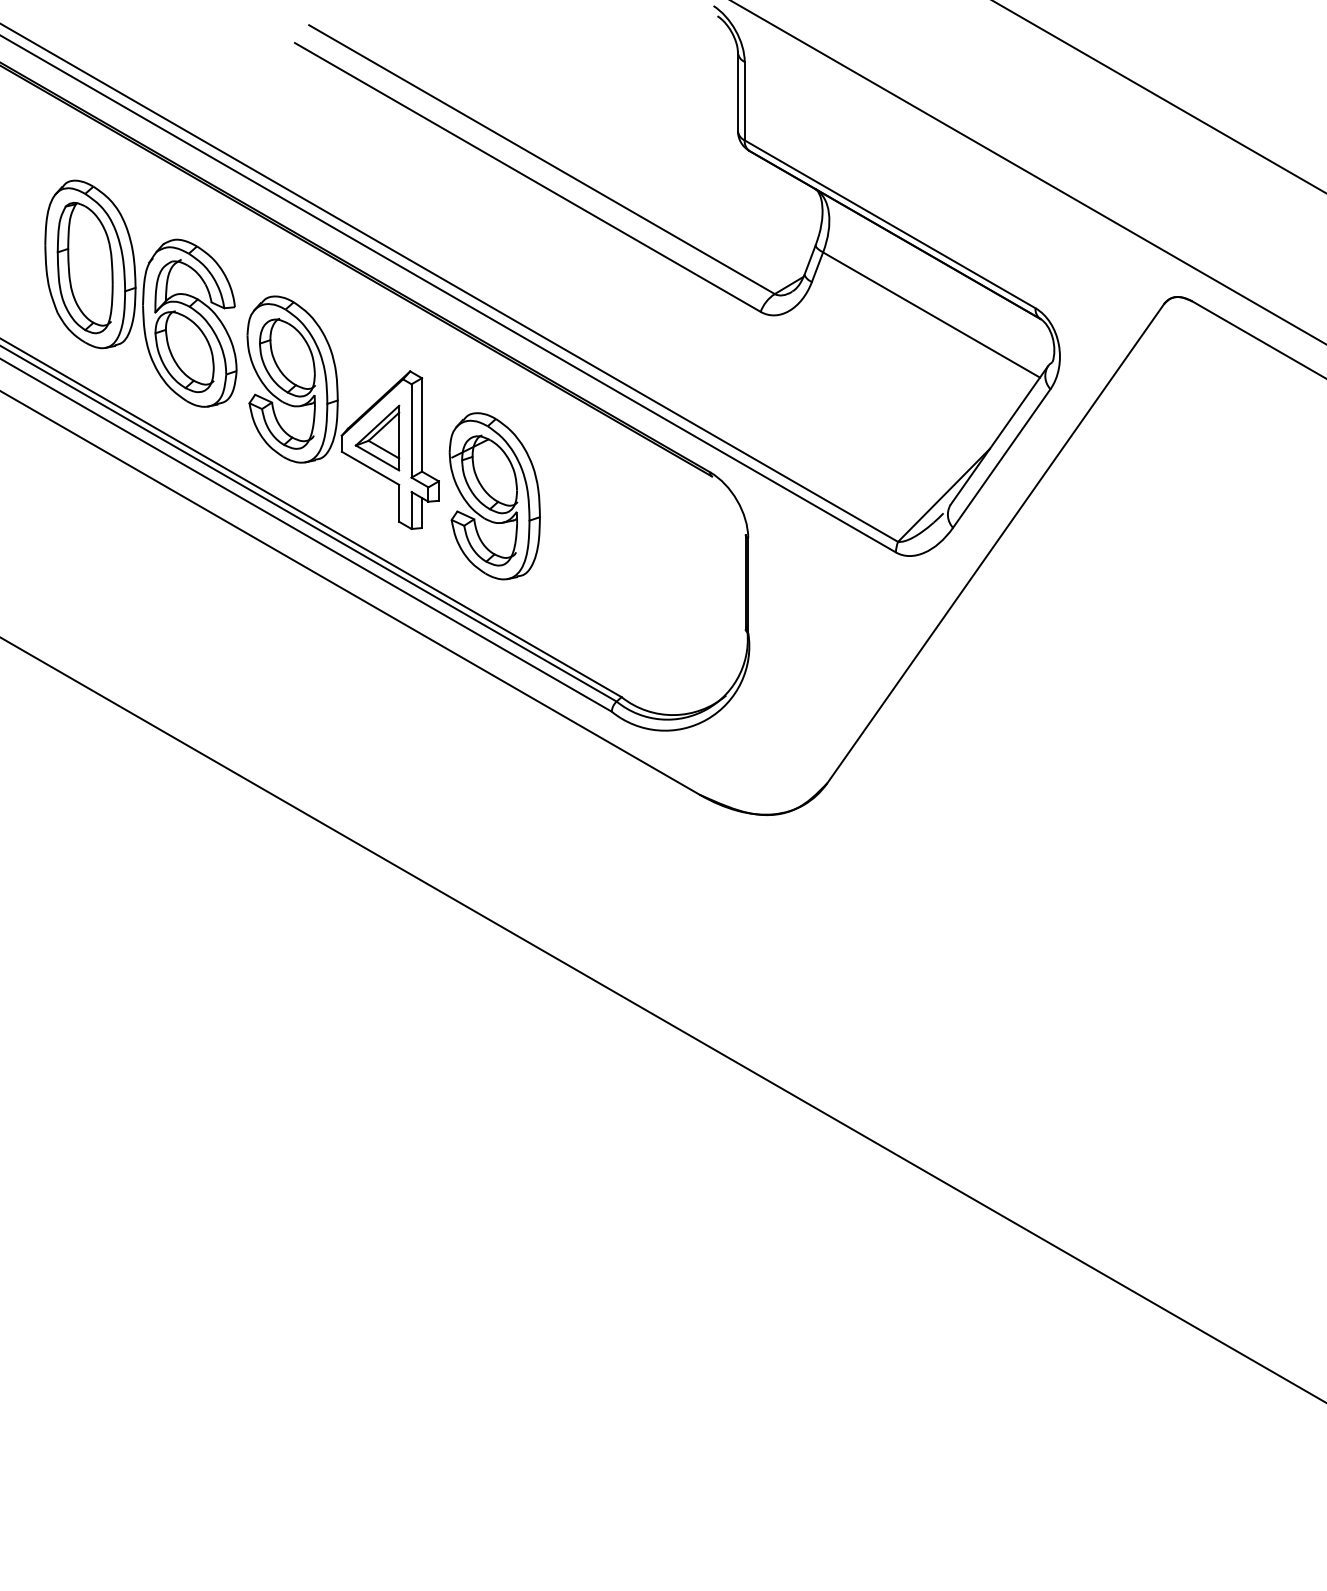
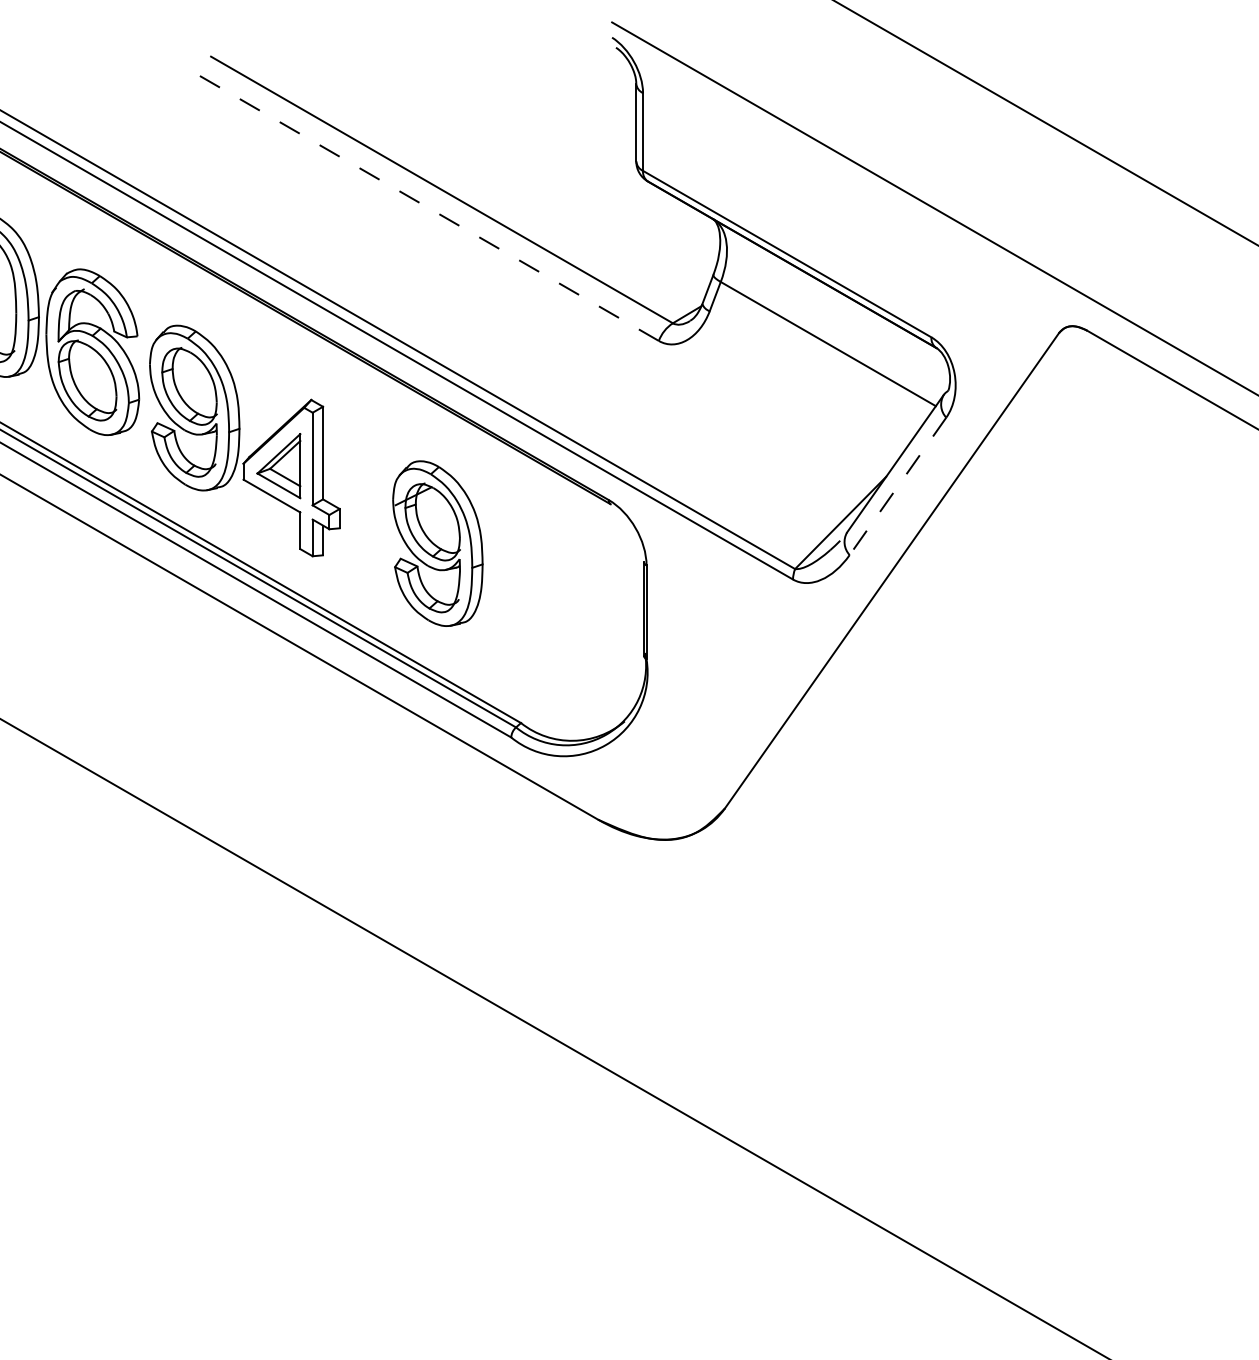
line: (527, 177) -> (427, 207), solid -> dashed
line: (1001, 458) -> (897, 486), solid -> dashed
part: (494, 496) -> (437, 543), moved

